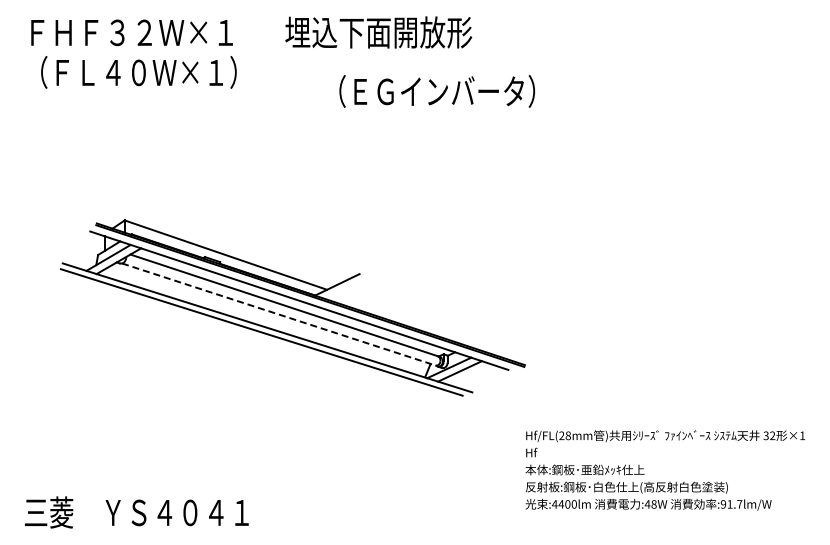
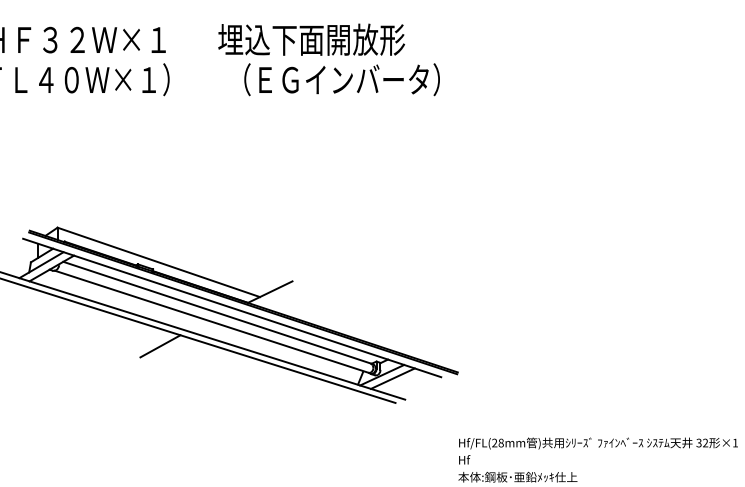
text: (437, 91) -> (342, 79), moved
line: (280, 315) -> (213, 322), dashed -> solid
line: (227, 338) -> (160, 345), added

